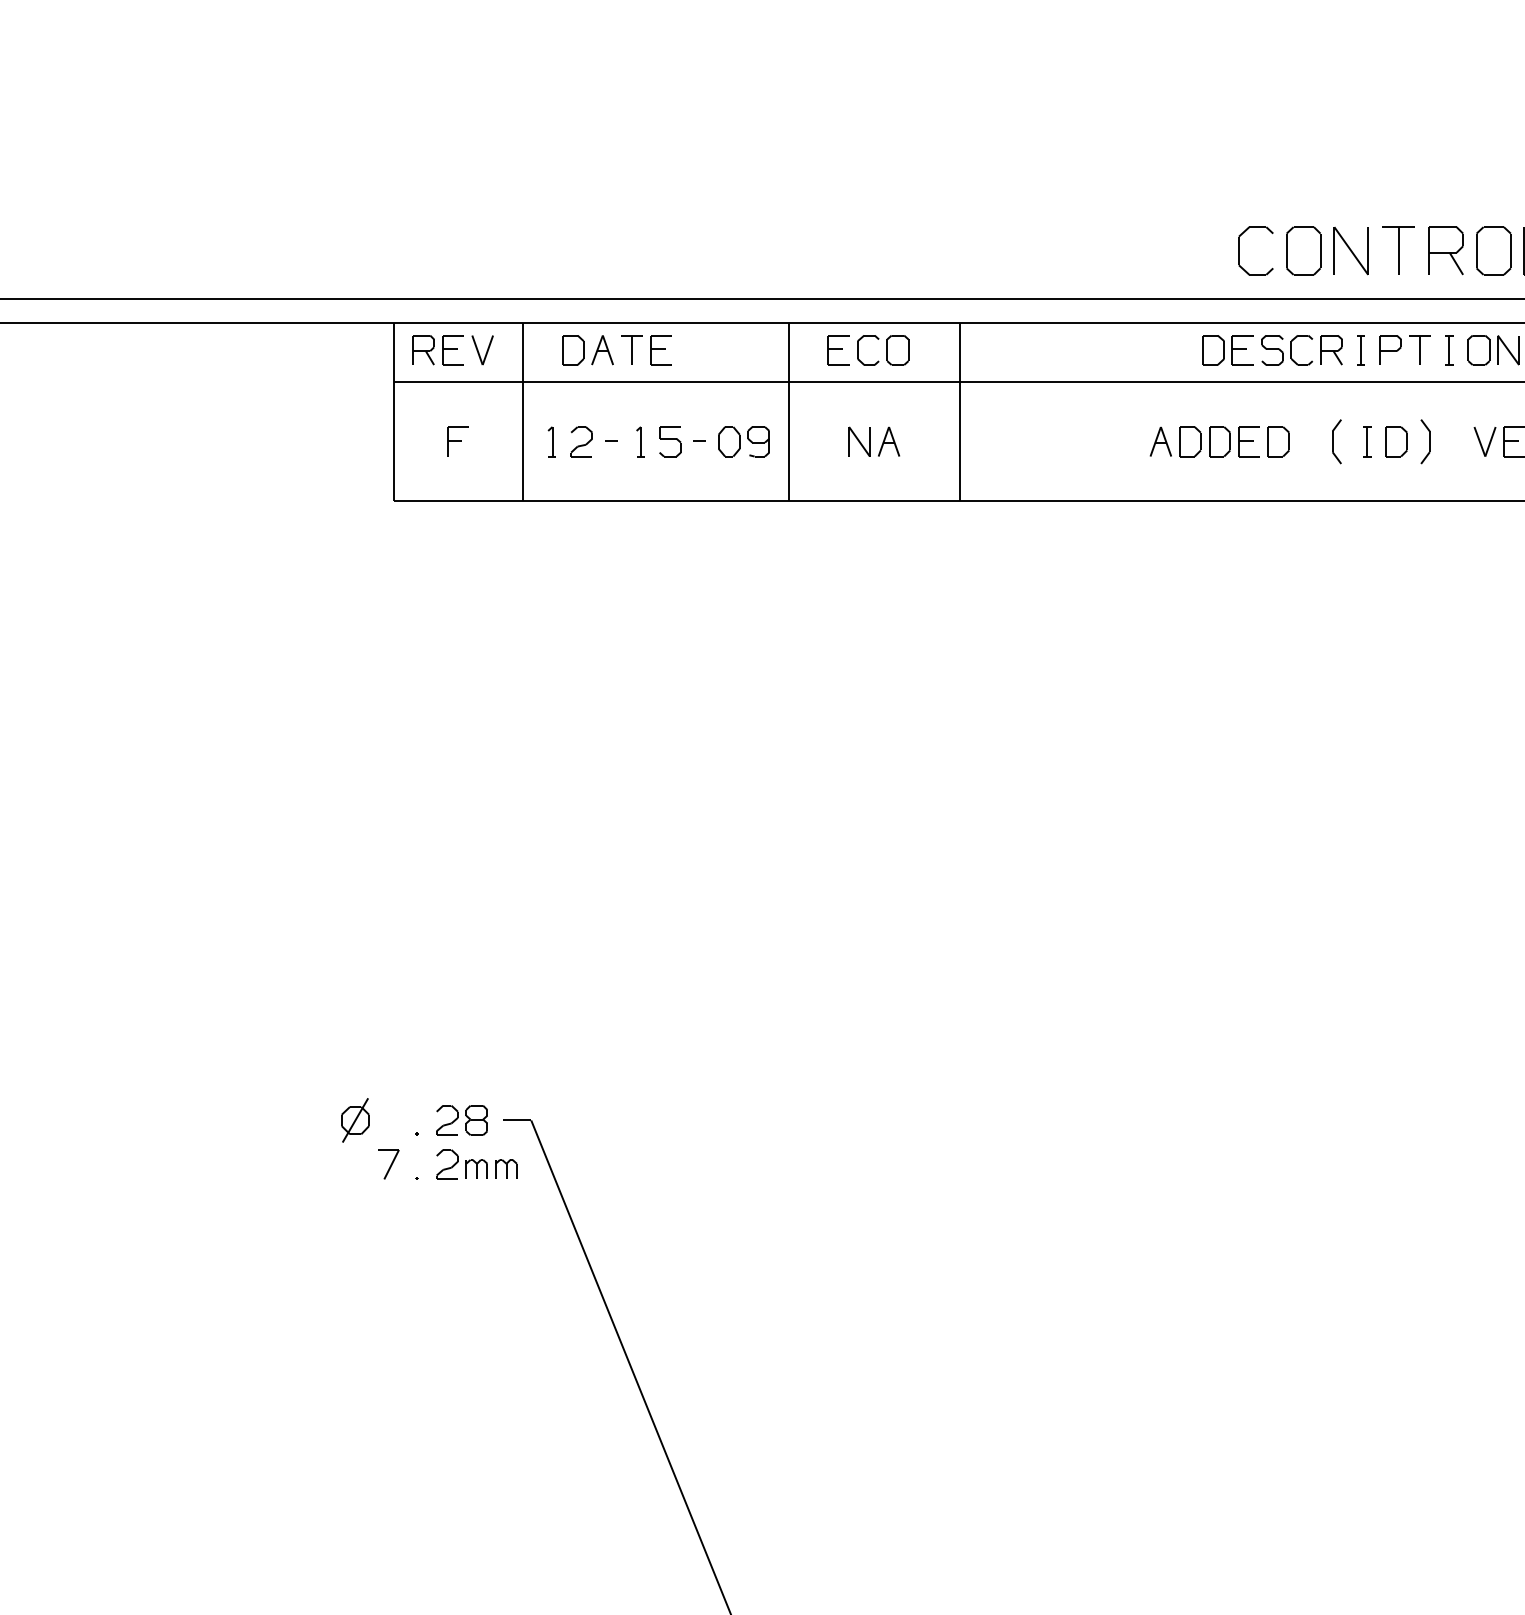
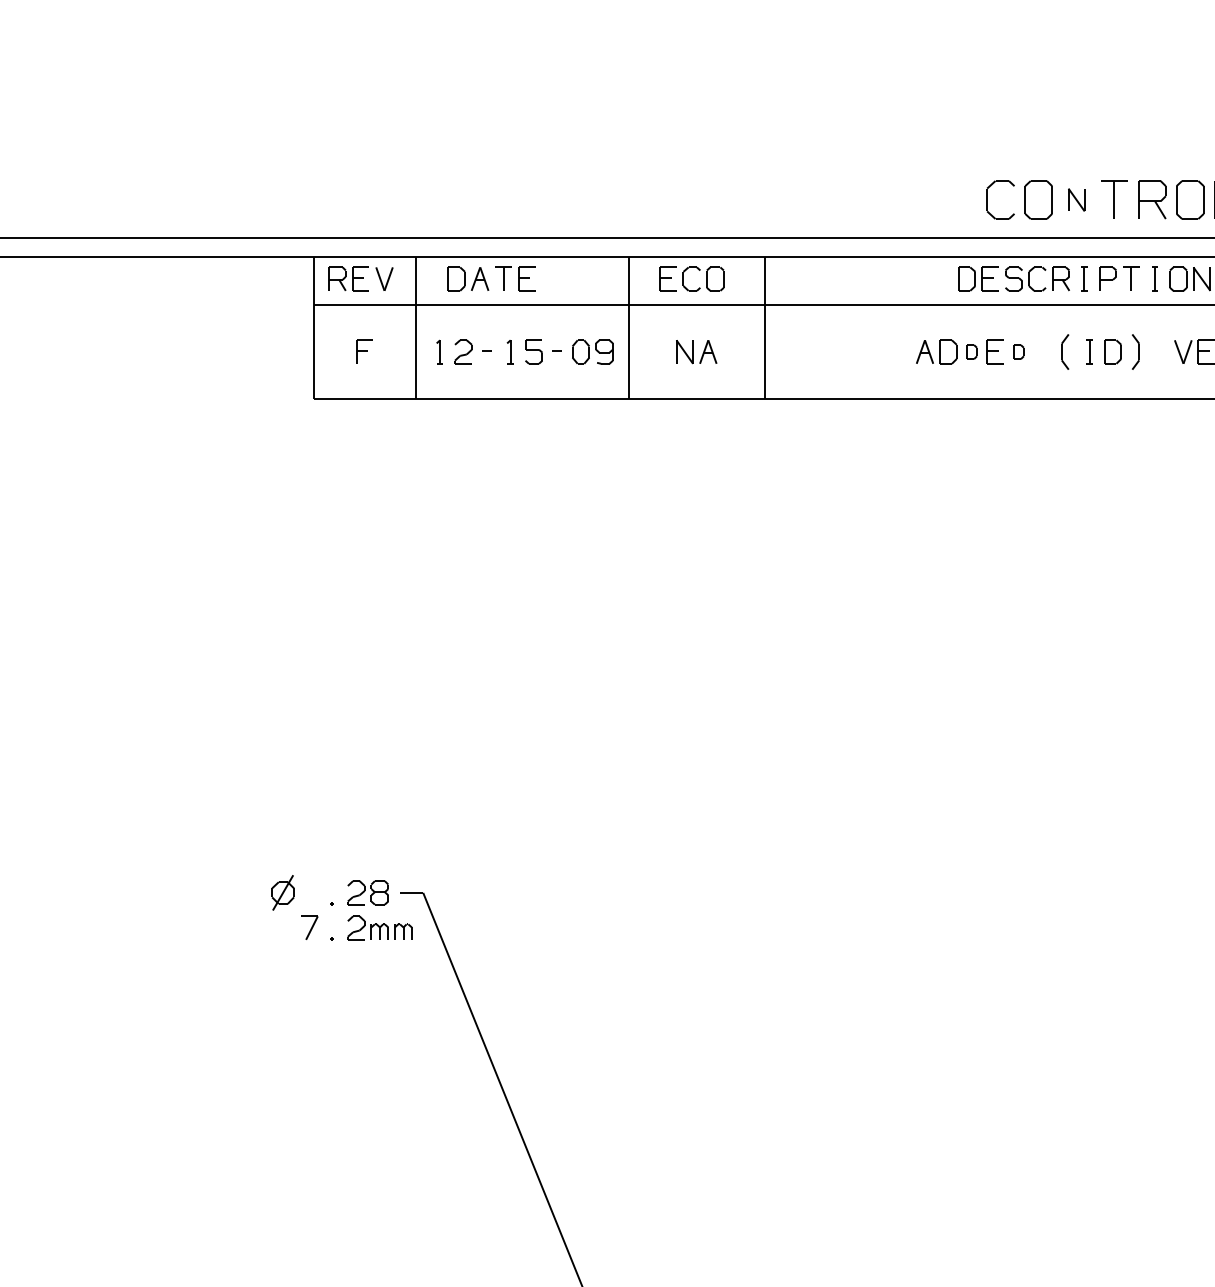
part: (1350, 250) -> (1076, 199), size x0.6
part: (1219, 441) -> (971, 351), size x0.6
part: (1278, 441) -> (1018, 351), size x0.6

